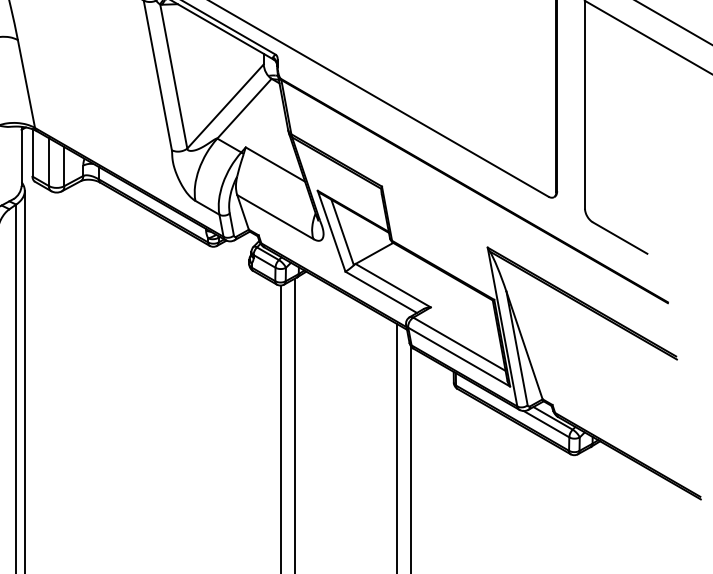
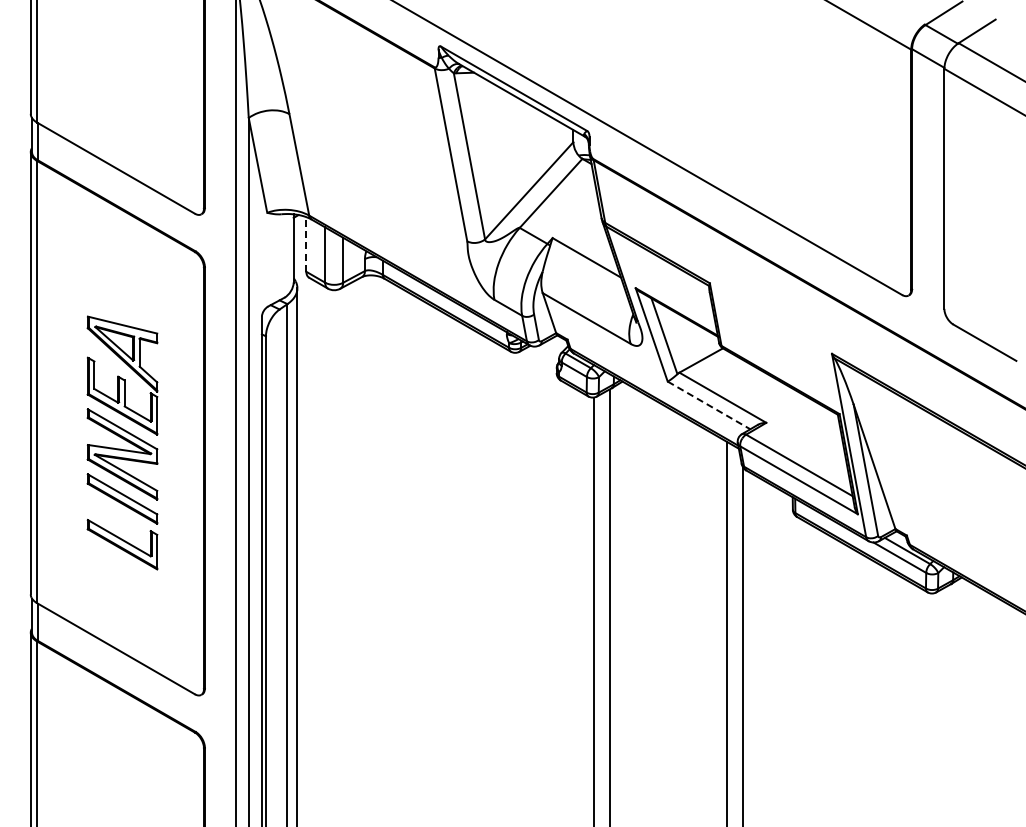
line: (32, 152) -> (306, 243), solid -> dashed
line: (381, 292) -> (709, 405), solid -> dashed

